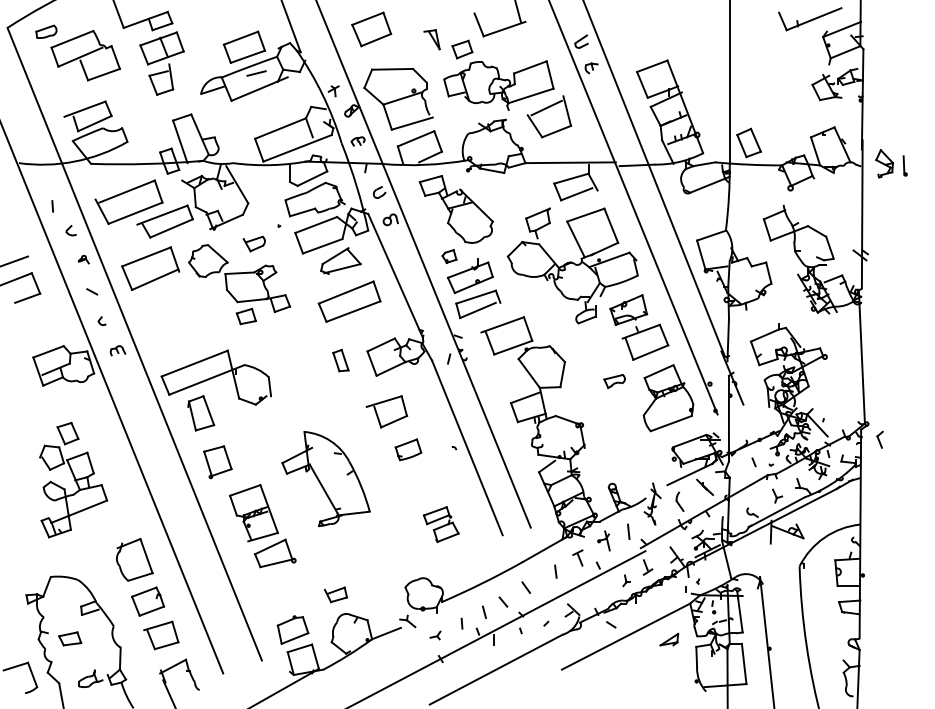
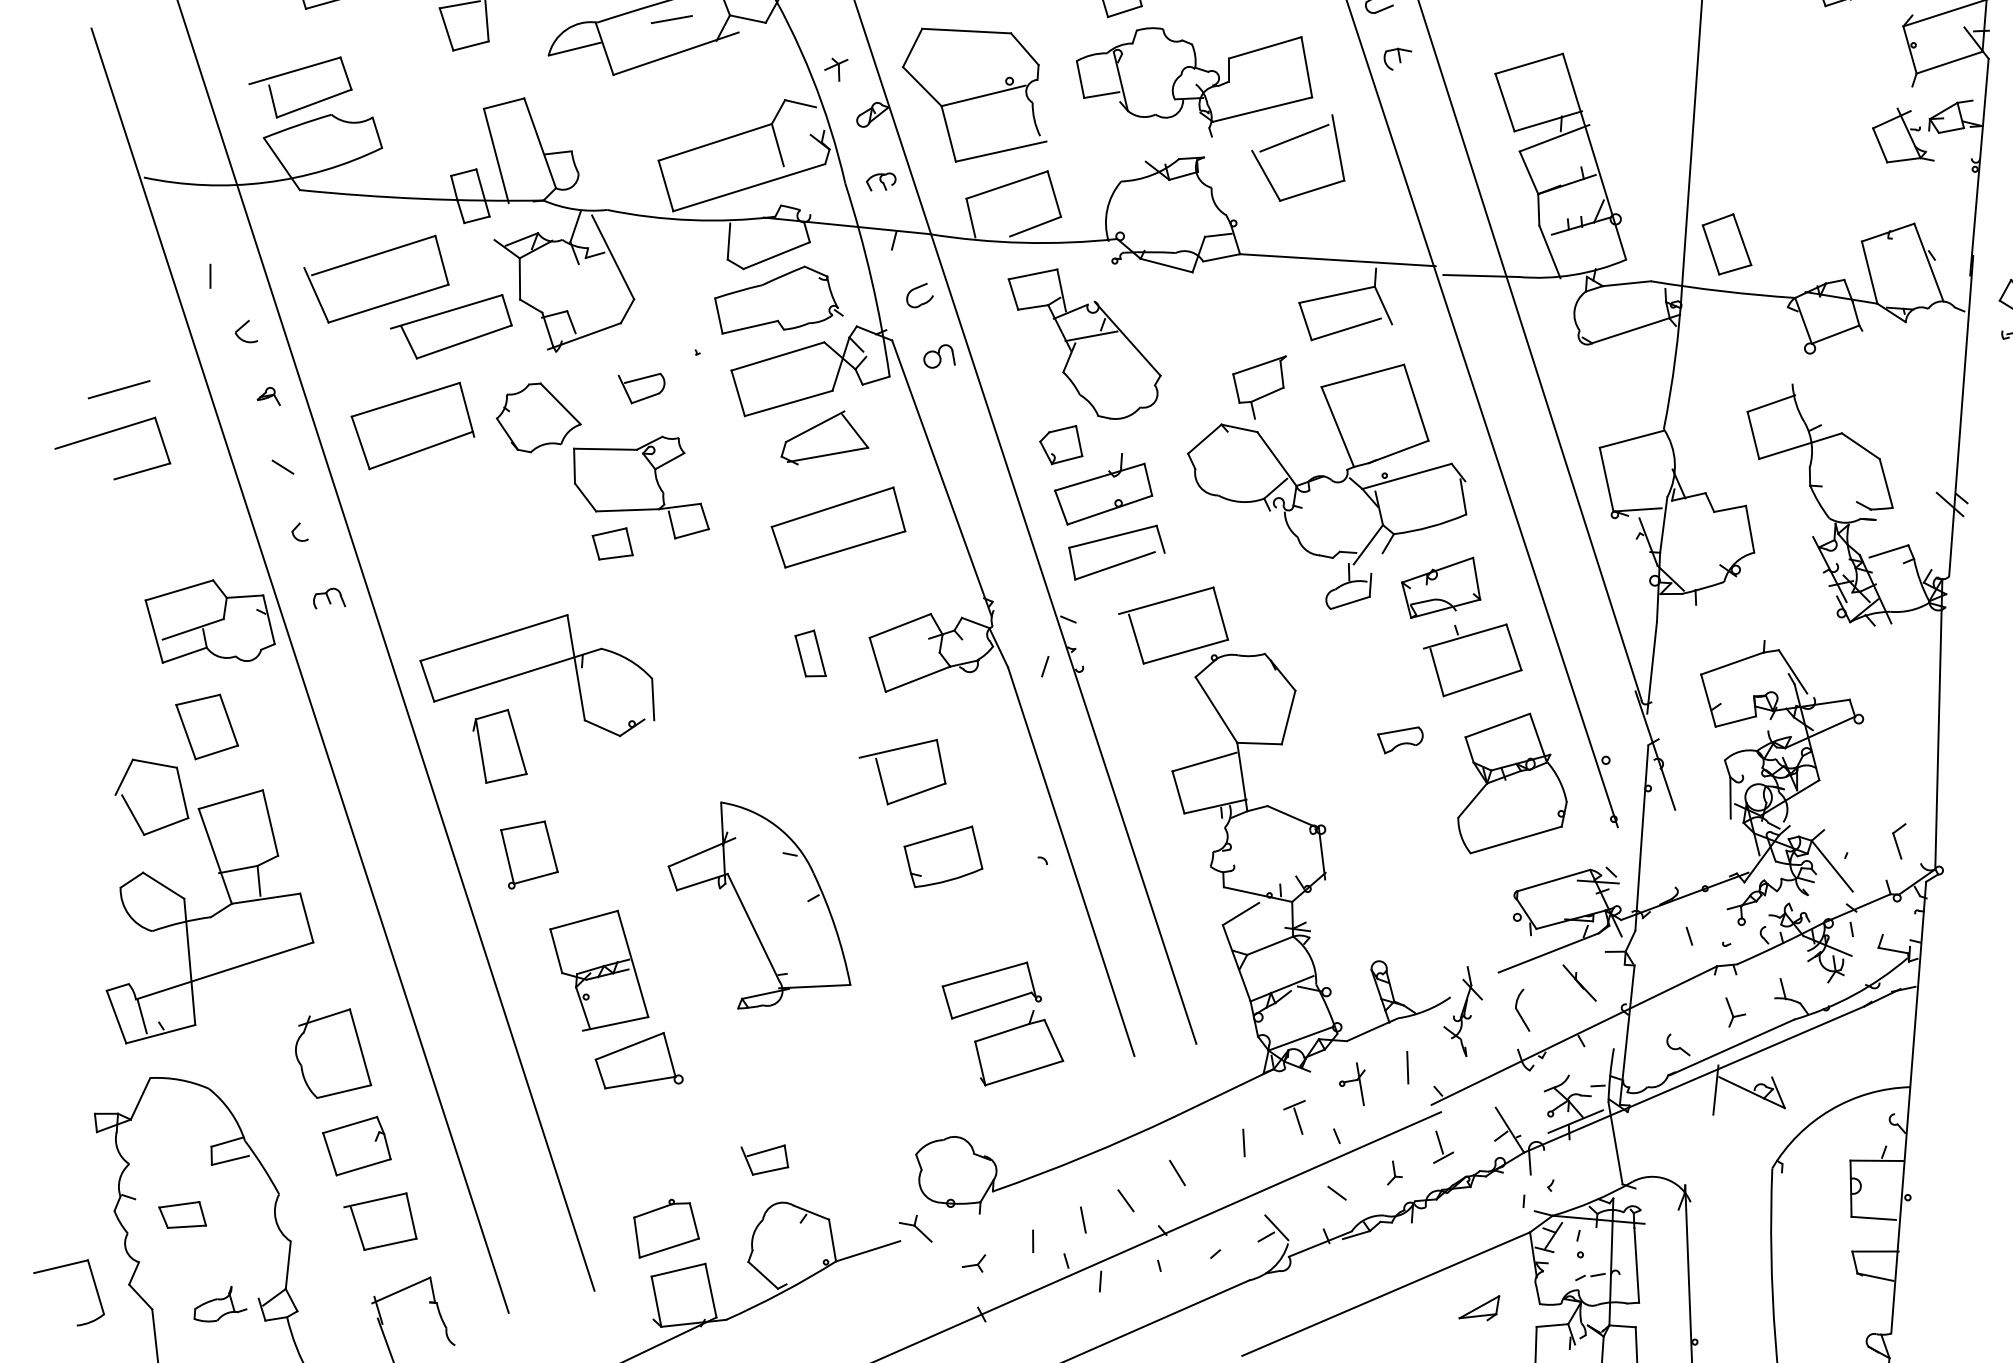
part: (449, 256) -> (1061, 444), size x1.43
part: (879, 439) -> (1897, 840), moved
part: (408, 449) -> (943, 856), size x1.43
part: (73, 479) -> (214, 870), size x1.43
part: (441, 524) -> (1003, 1023), size x1.67
line: (611, 624) -> (1337, 1192), moved

